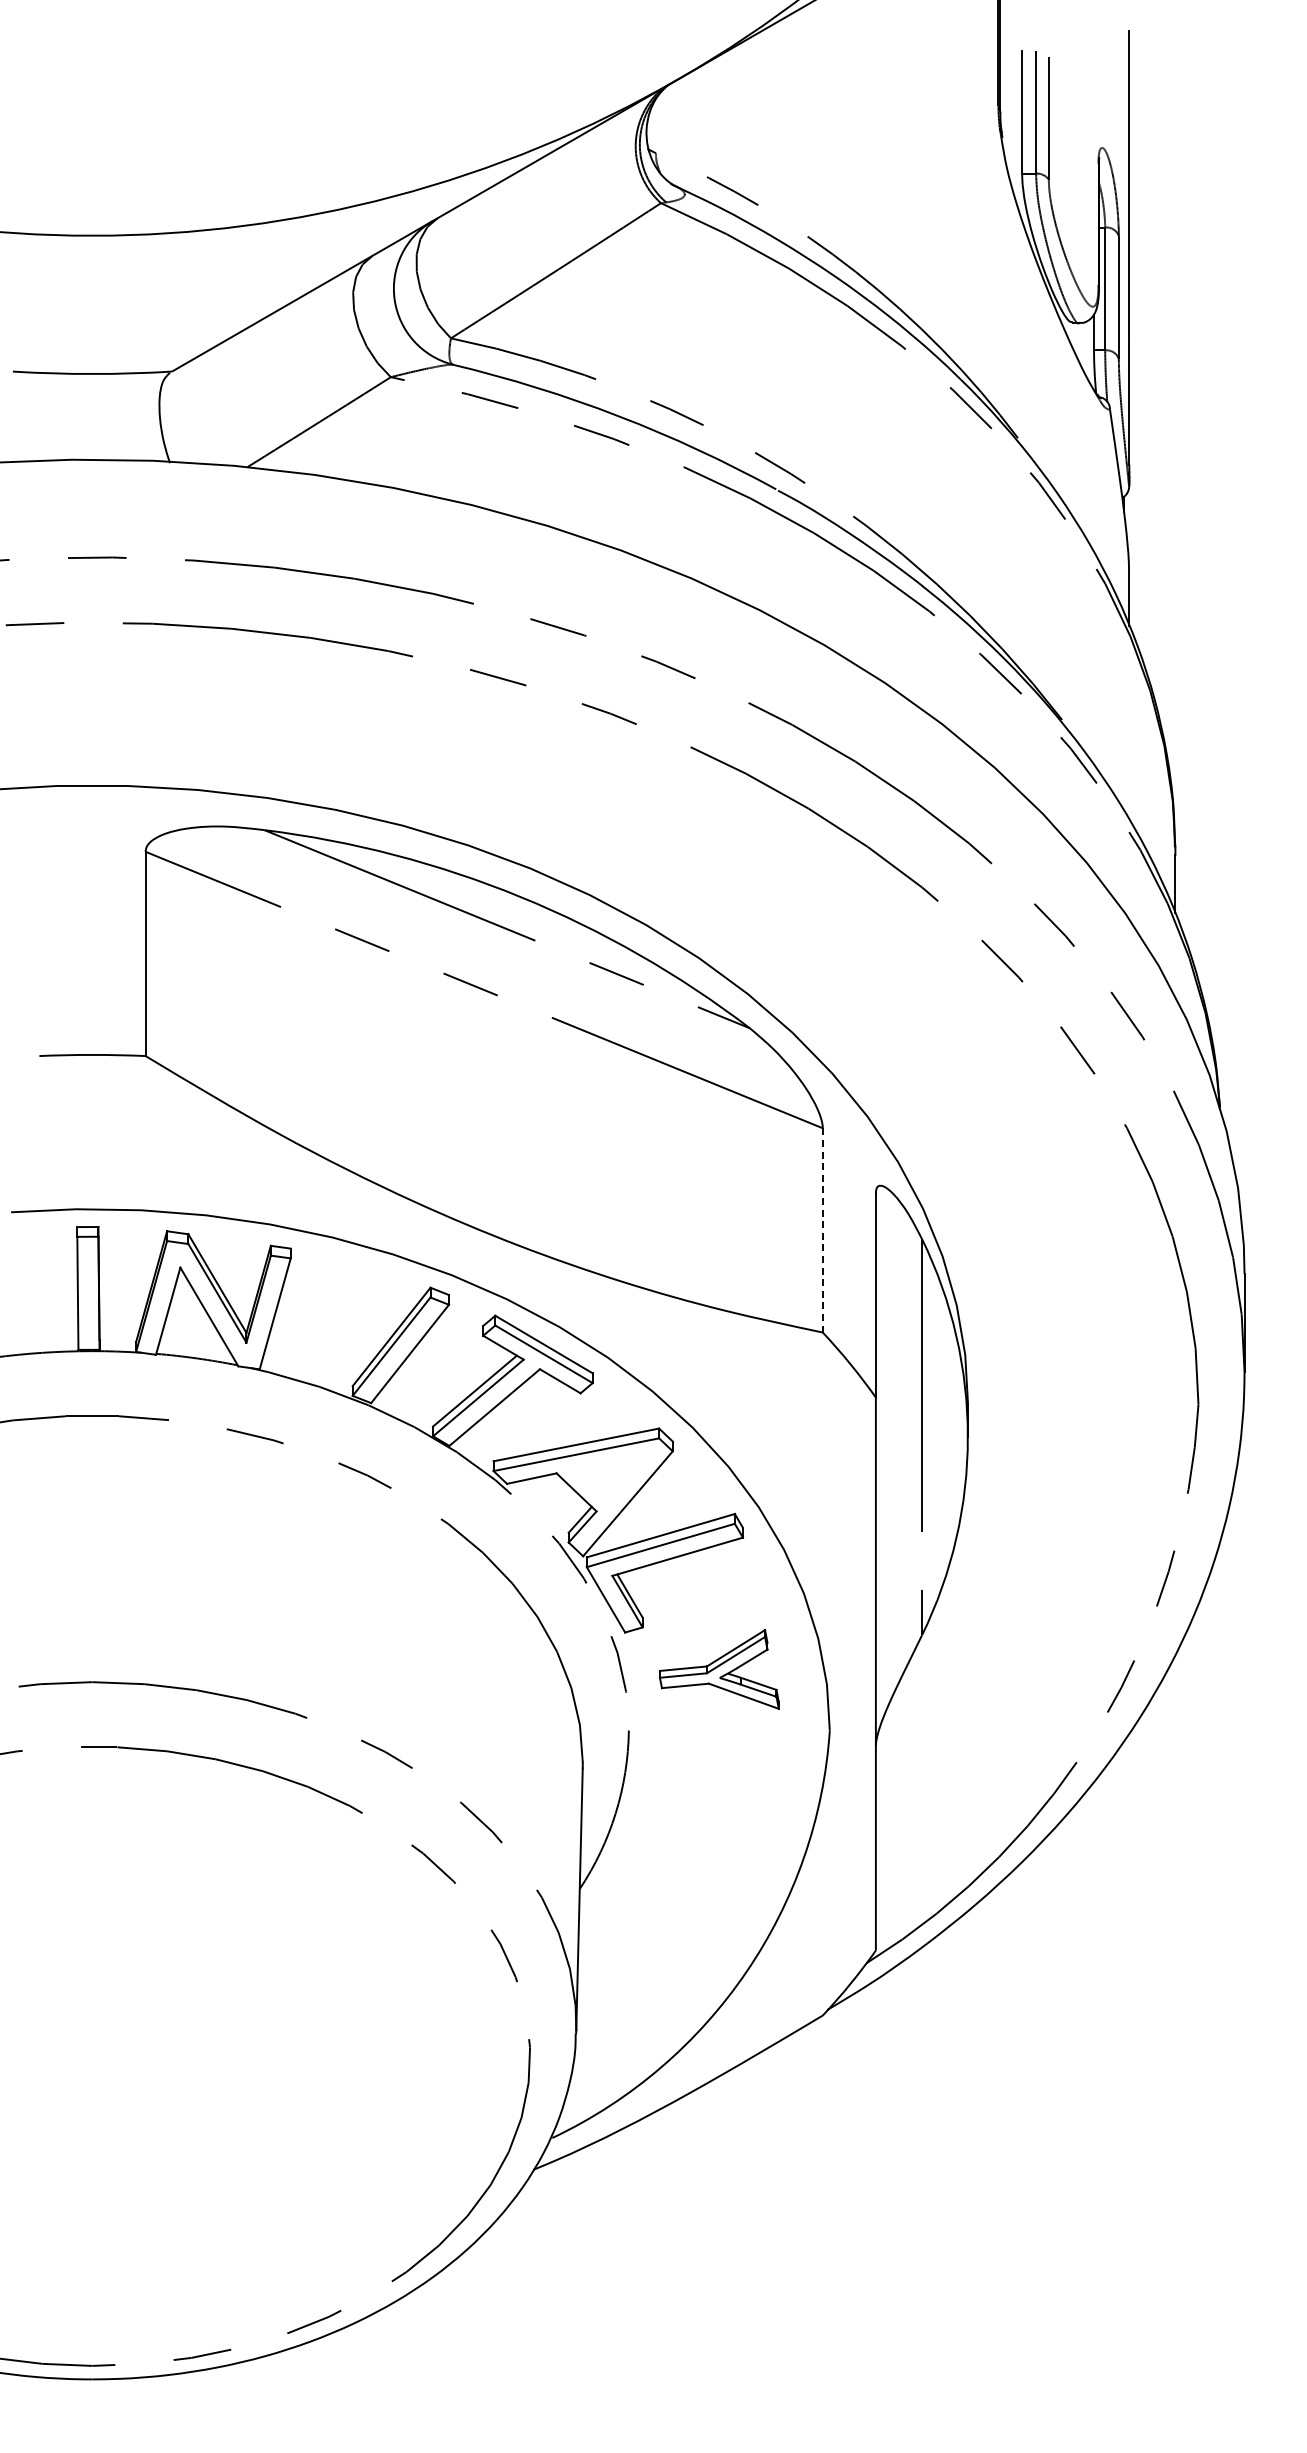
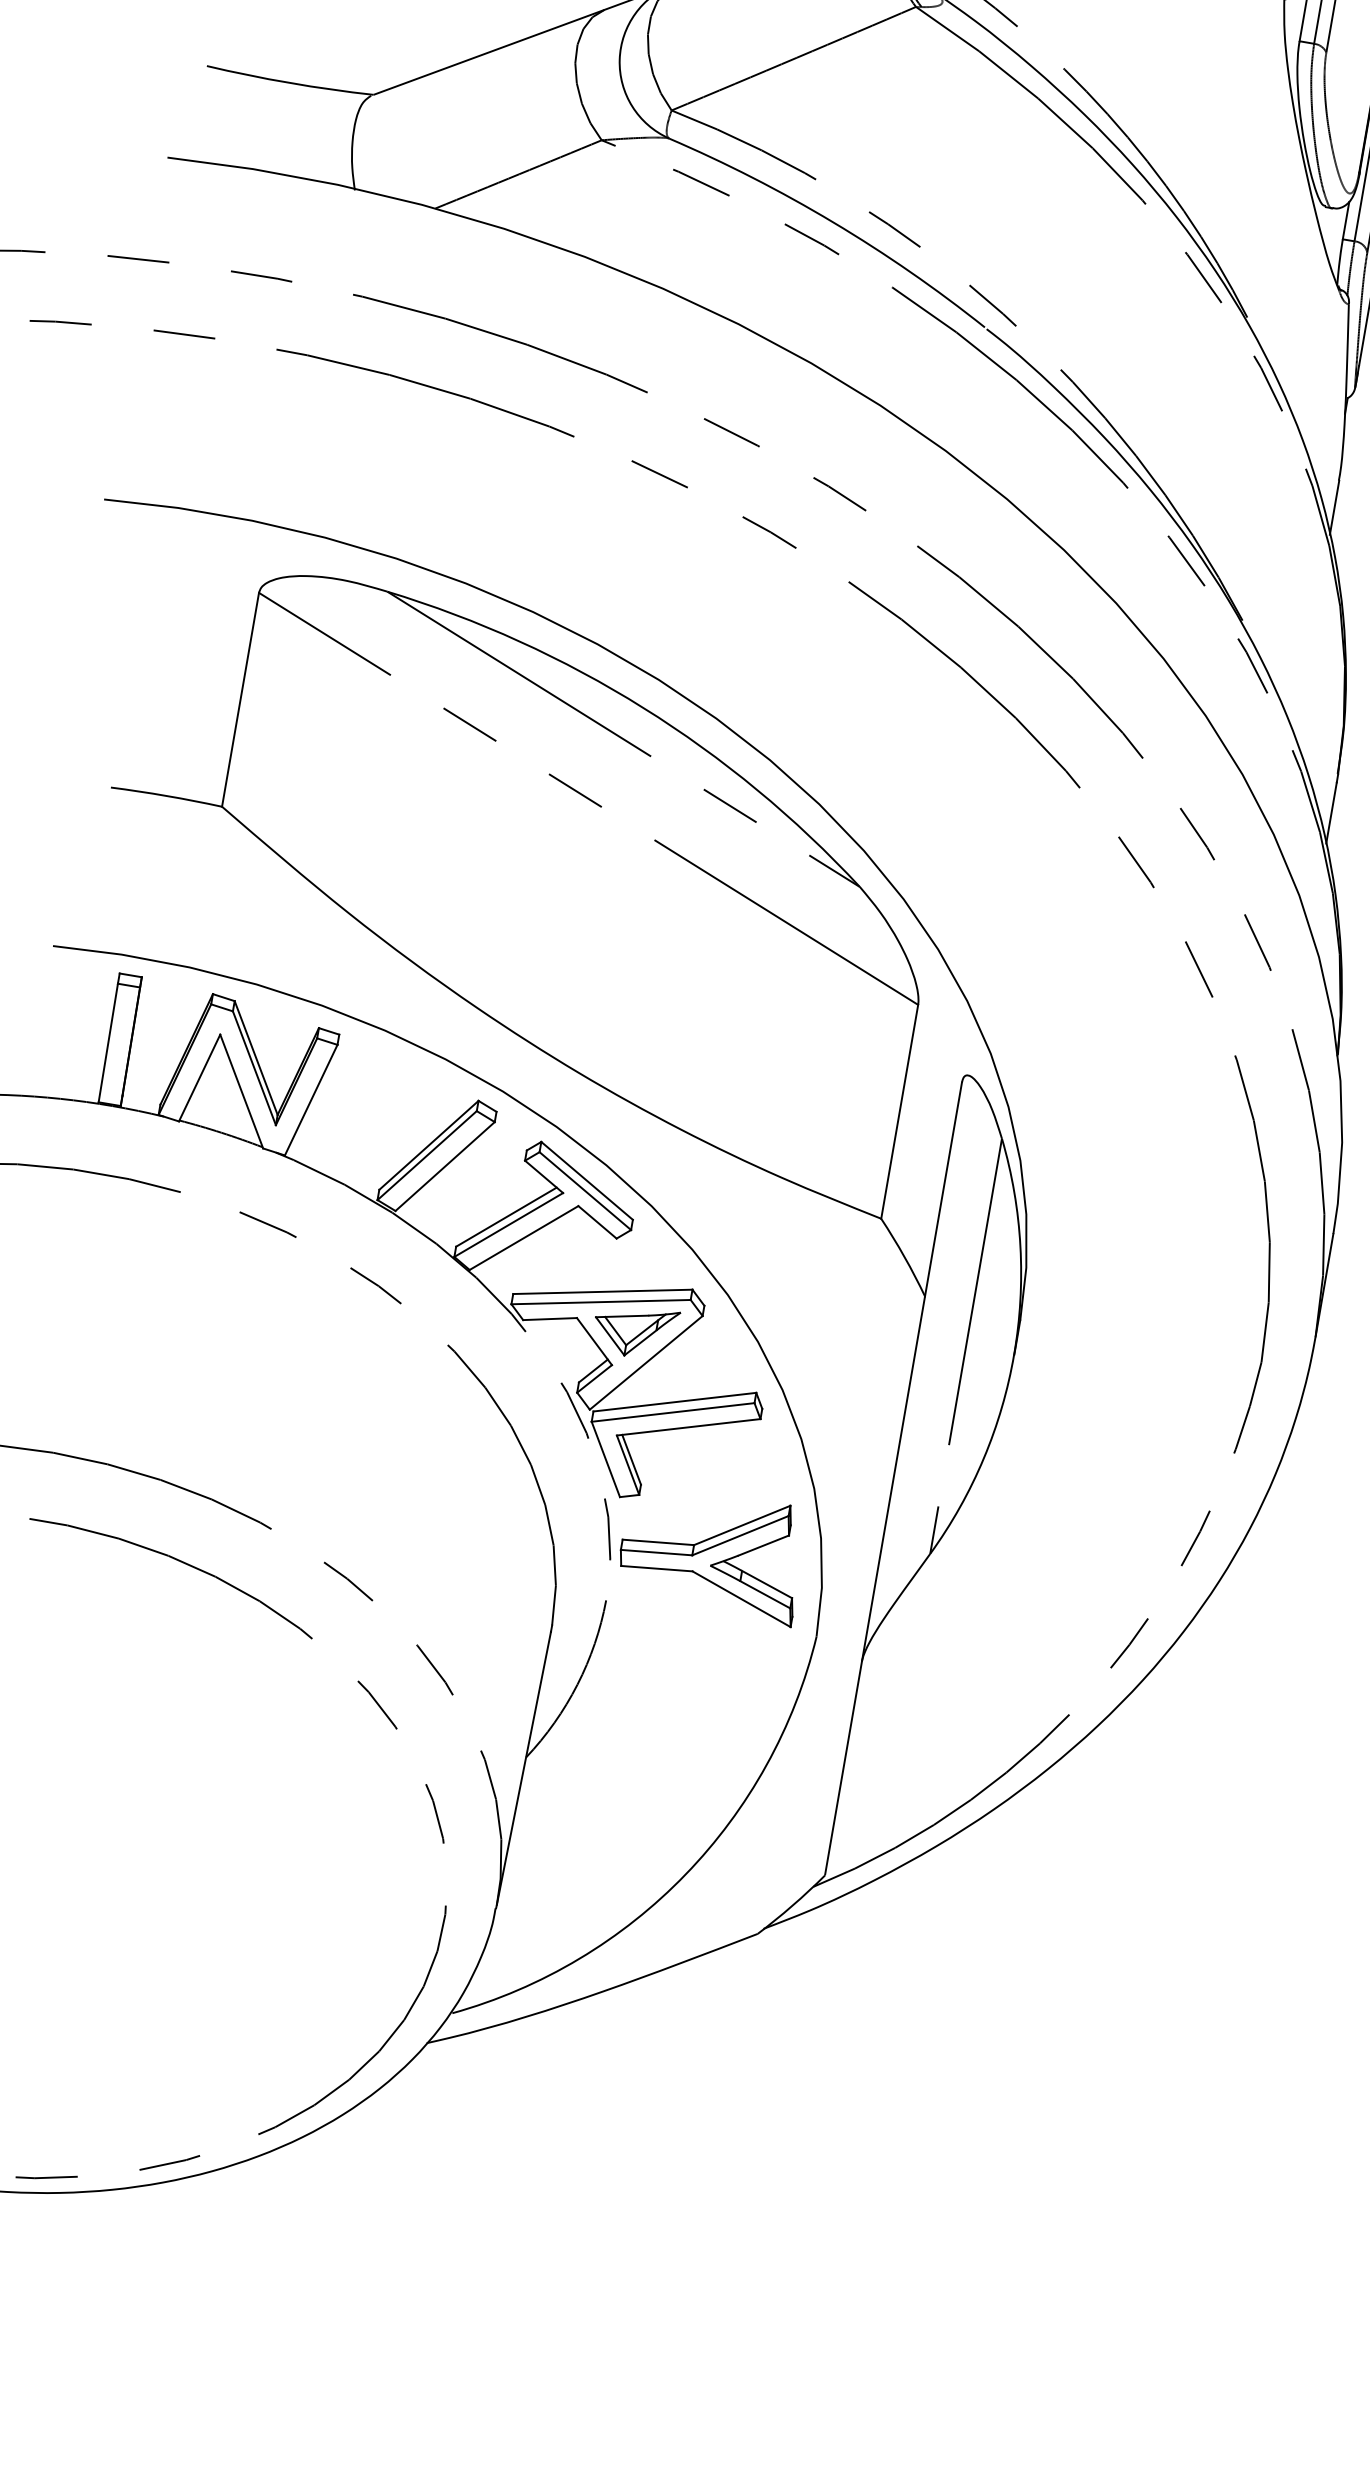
line: (822, 1230) -> (899, 1111), dashed -> solid
part: (612, 1476) -> (634, 1331), added
part: (719, 1669) -> (712, 1552), size x1.43

